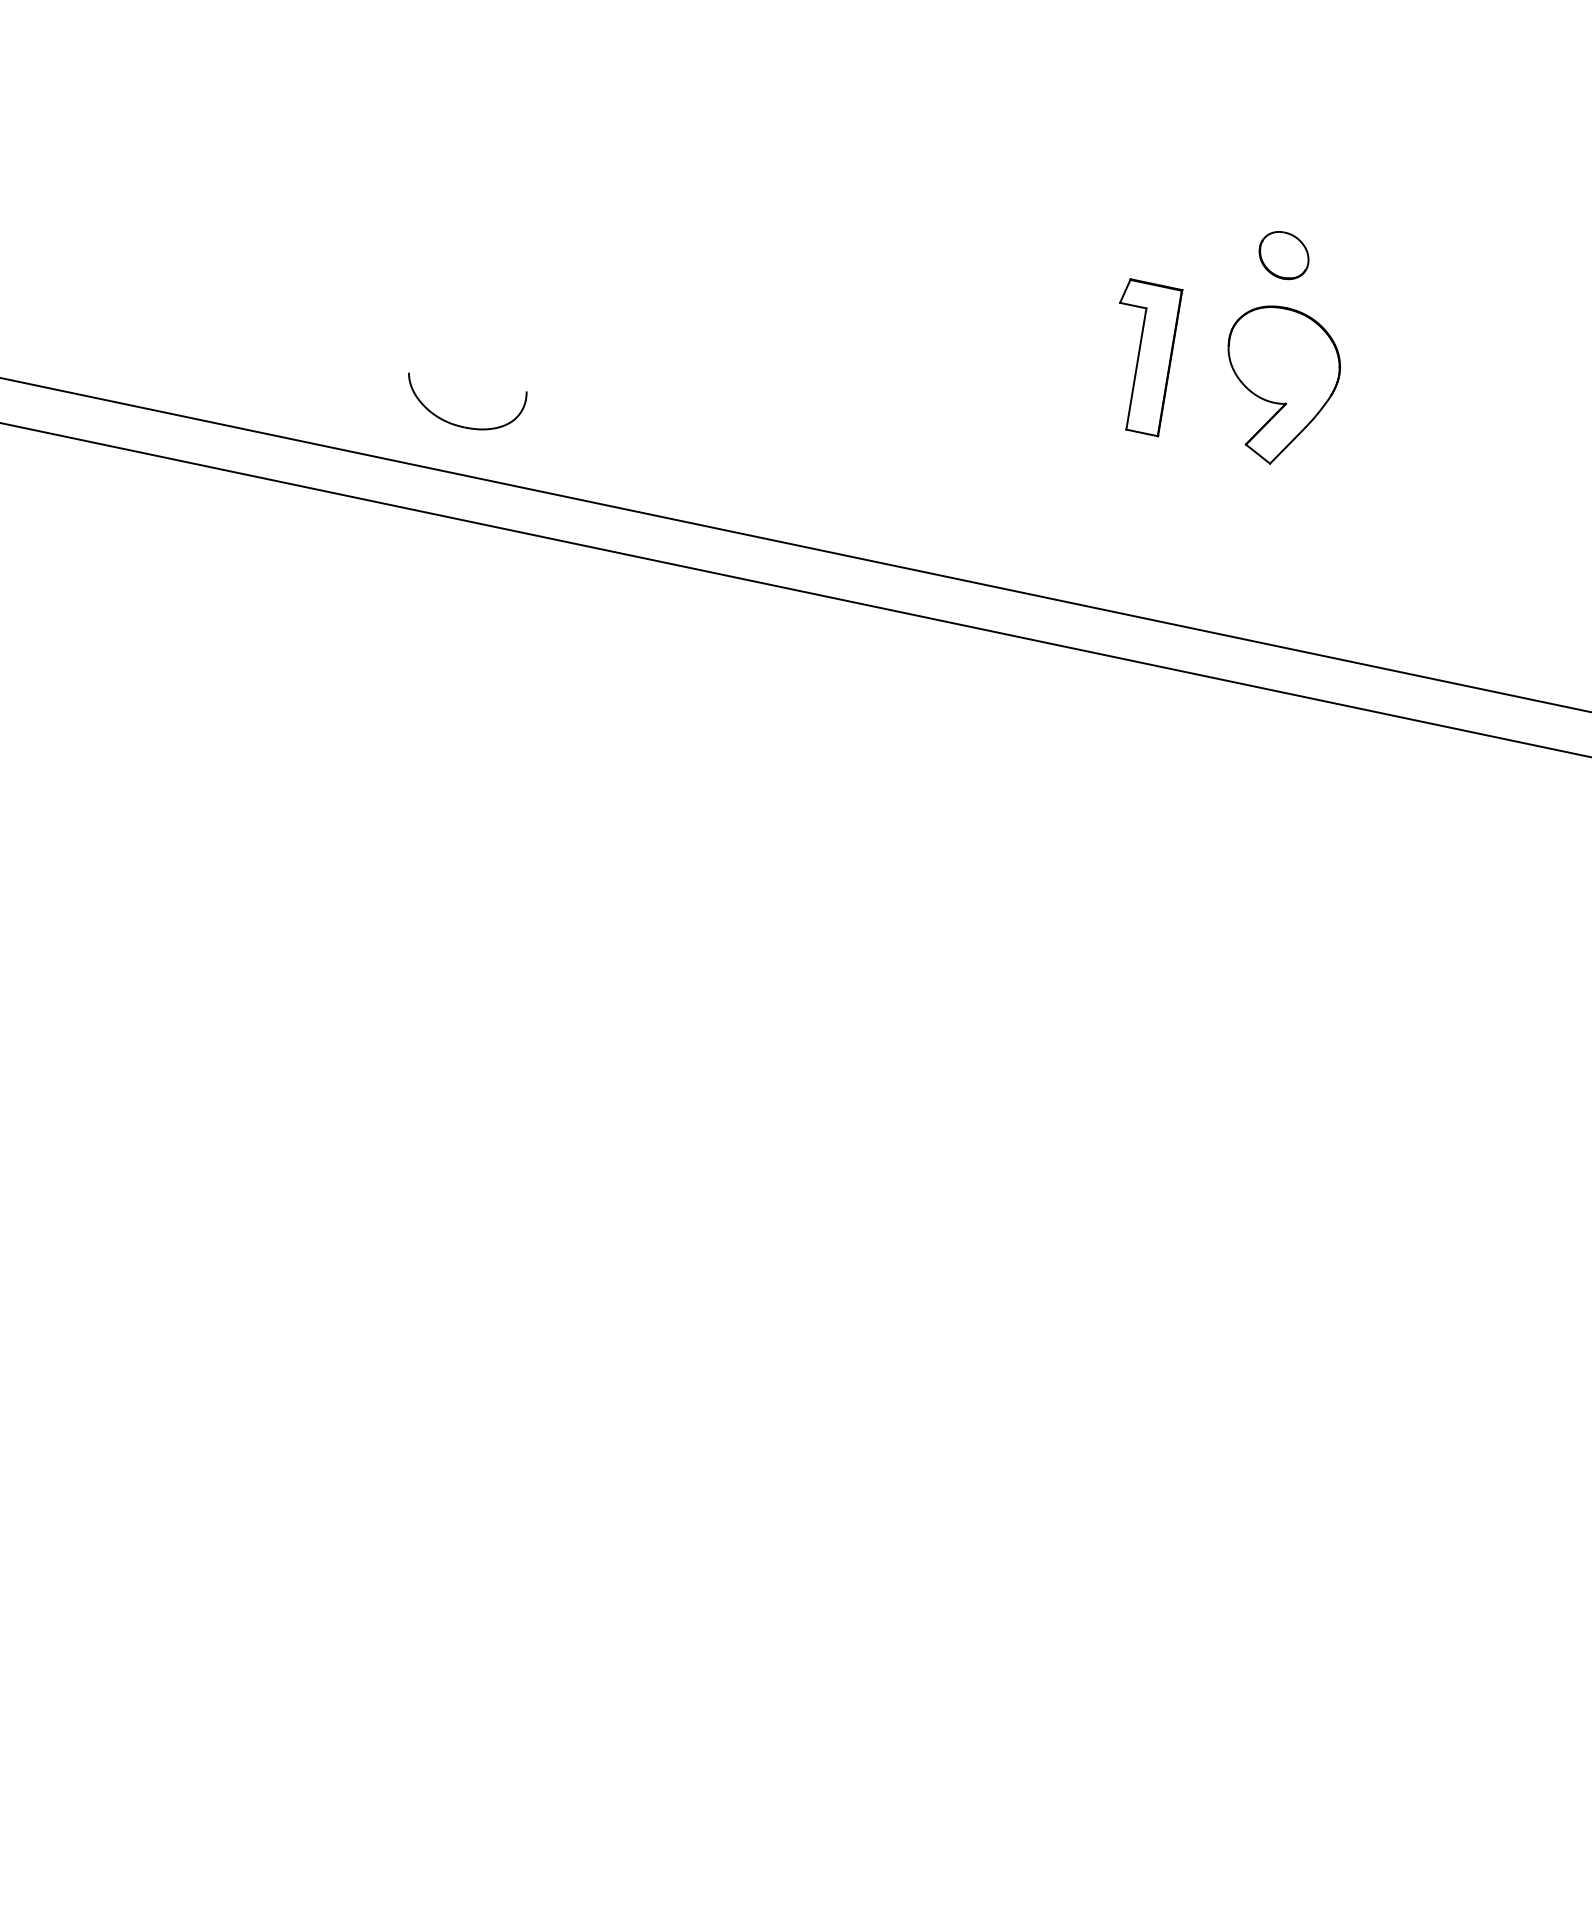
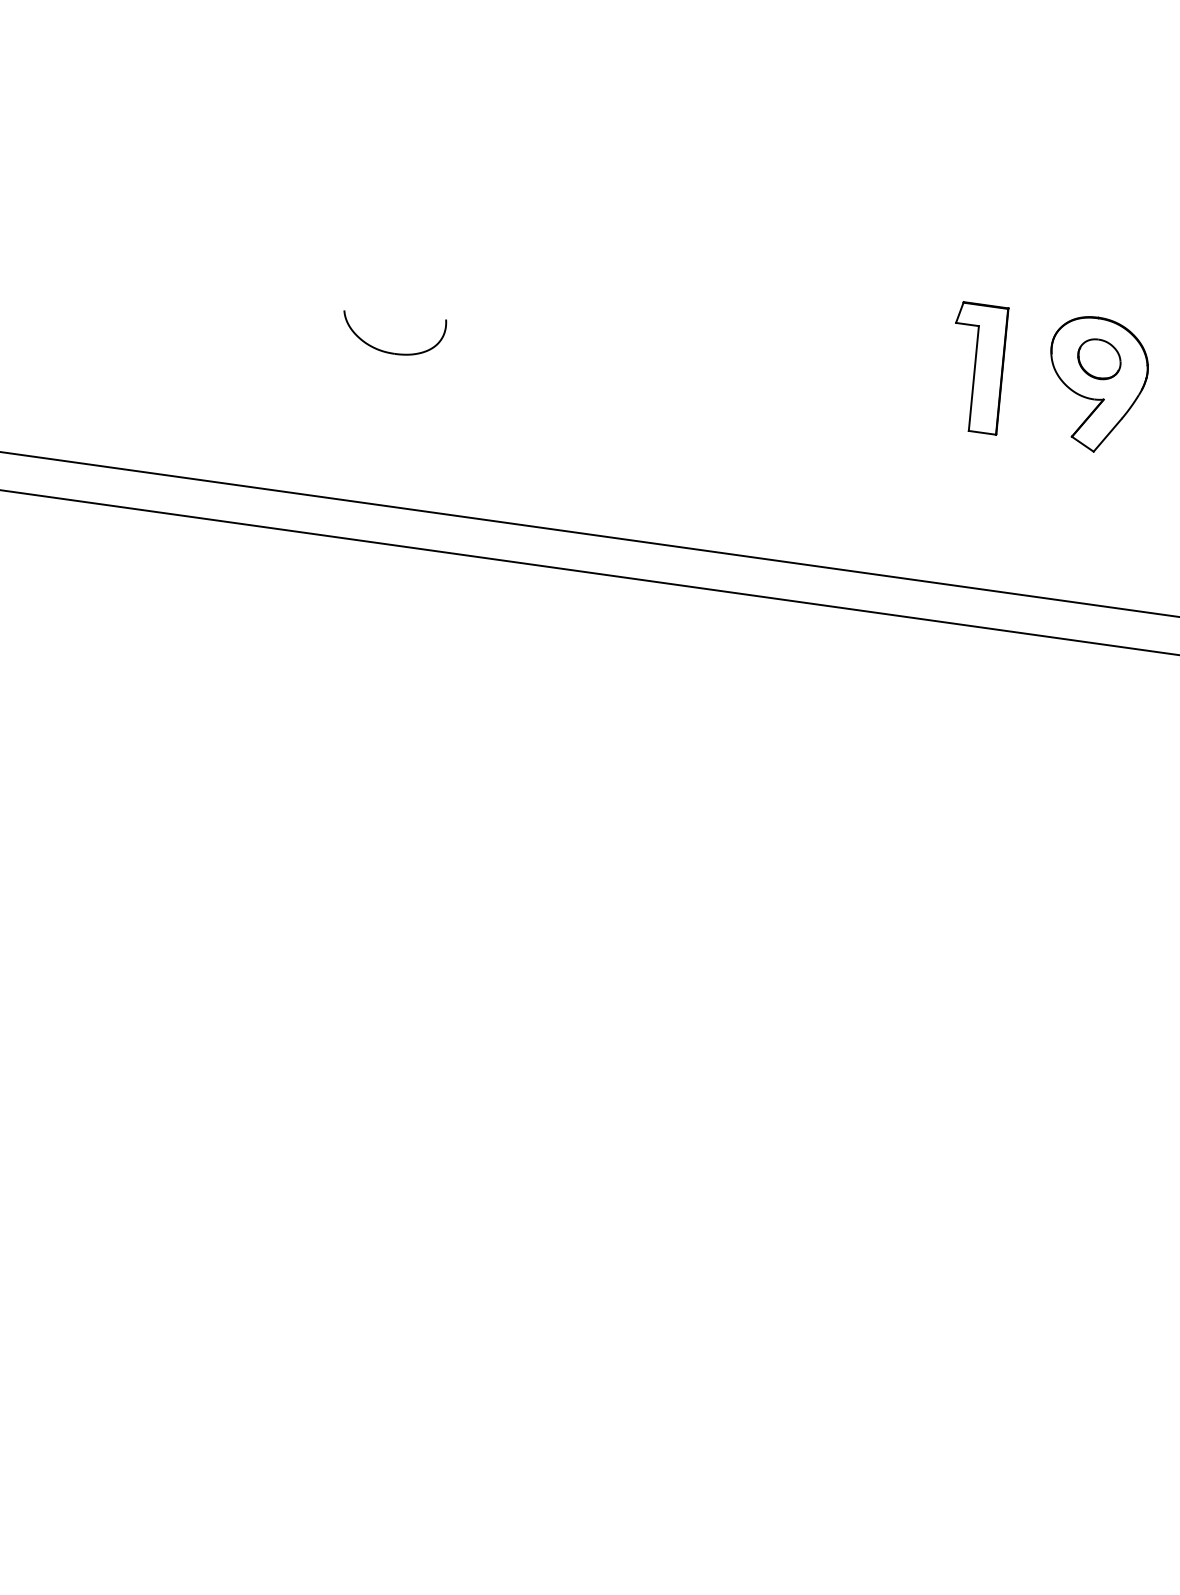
part: (1283, 255) -> (1098, 359), moved
part: (461, 425) -> (392, 352), moved

